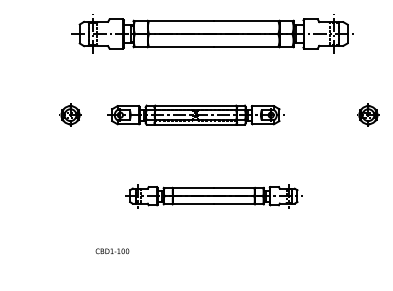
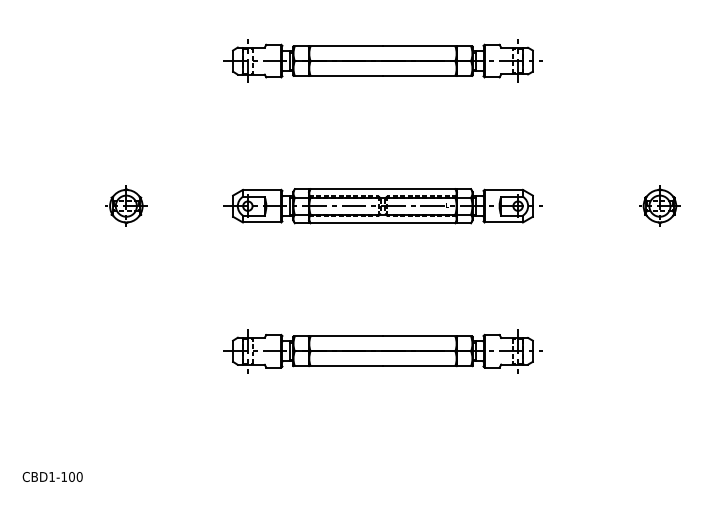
part: (213, 34) -> (382, 61), size x0.62
part: (195, 114) -> (382, 204), moved
text: (112, 251) -> (52, 477), moved

